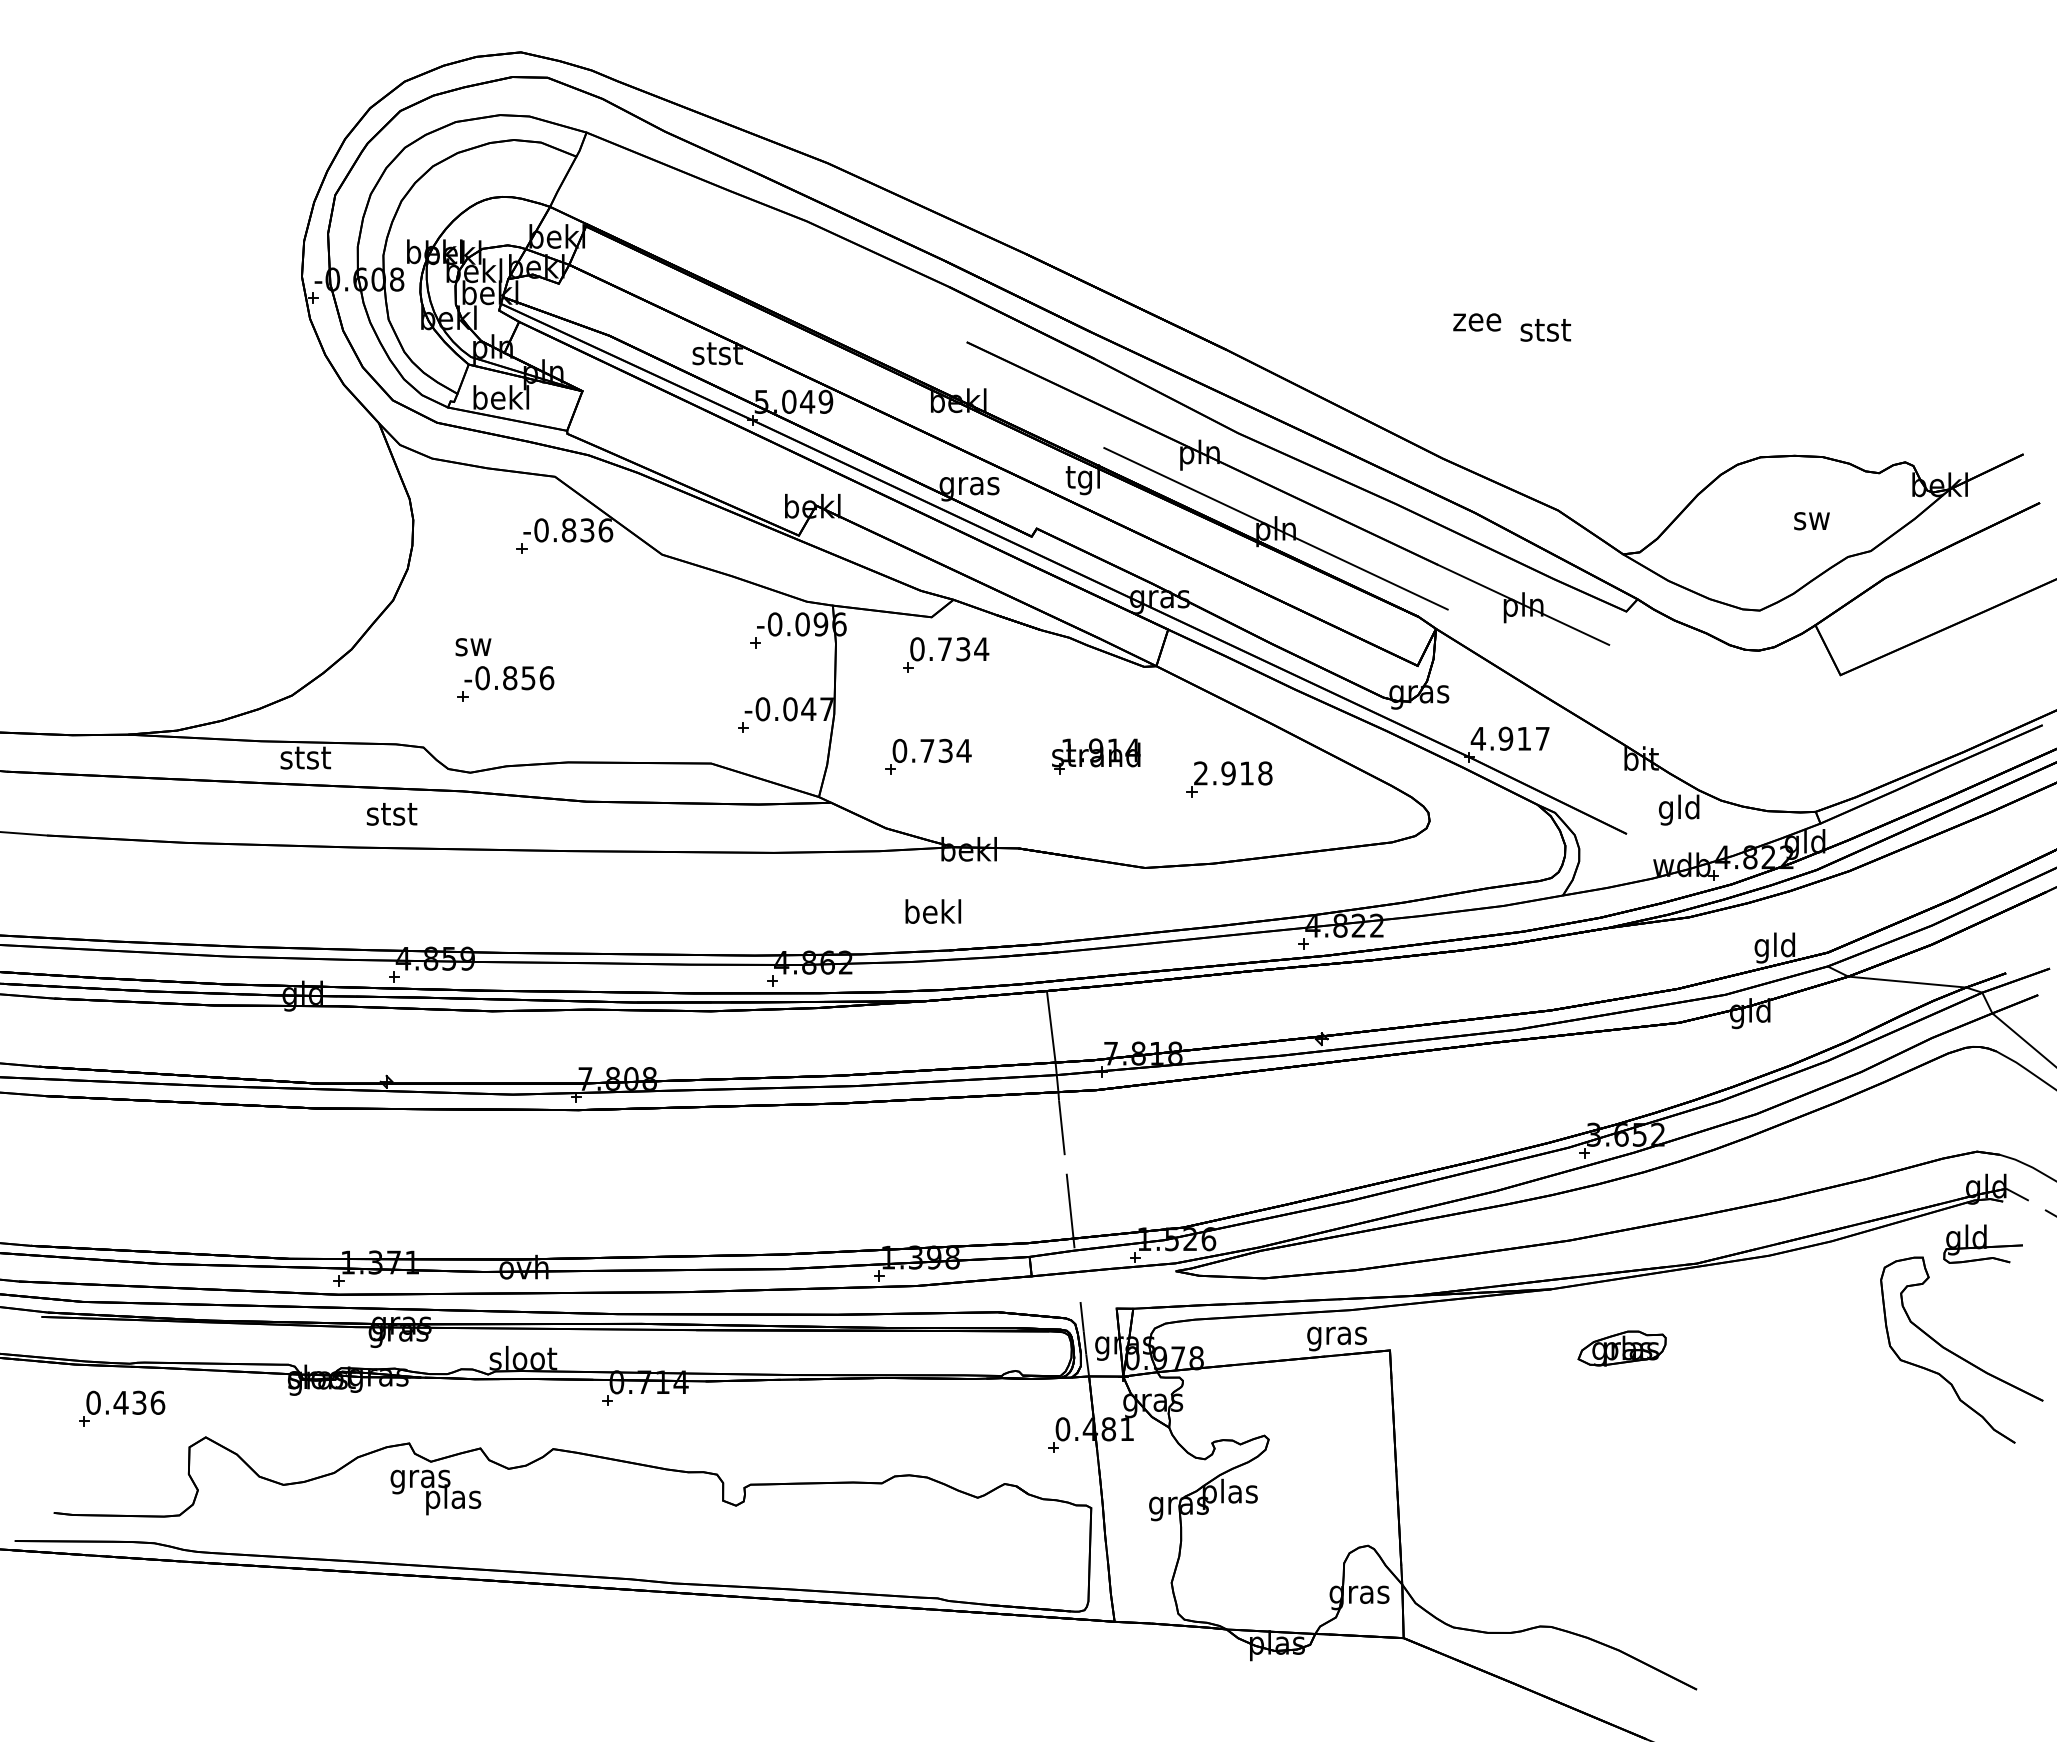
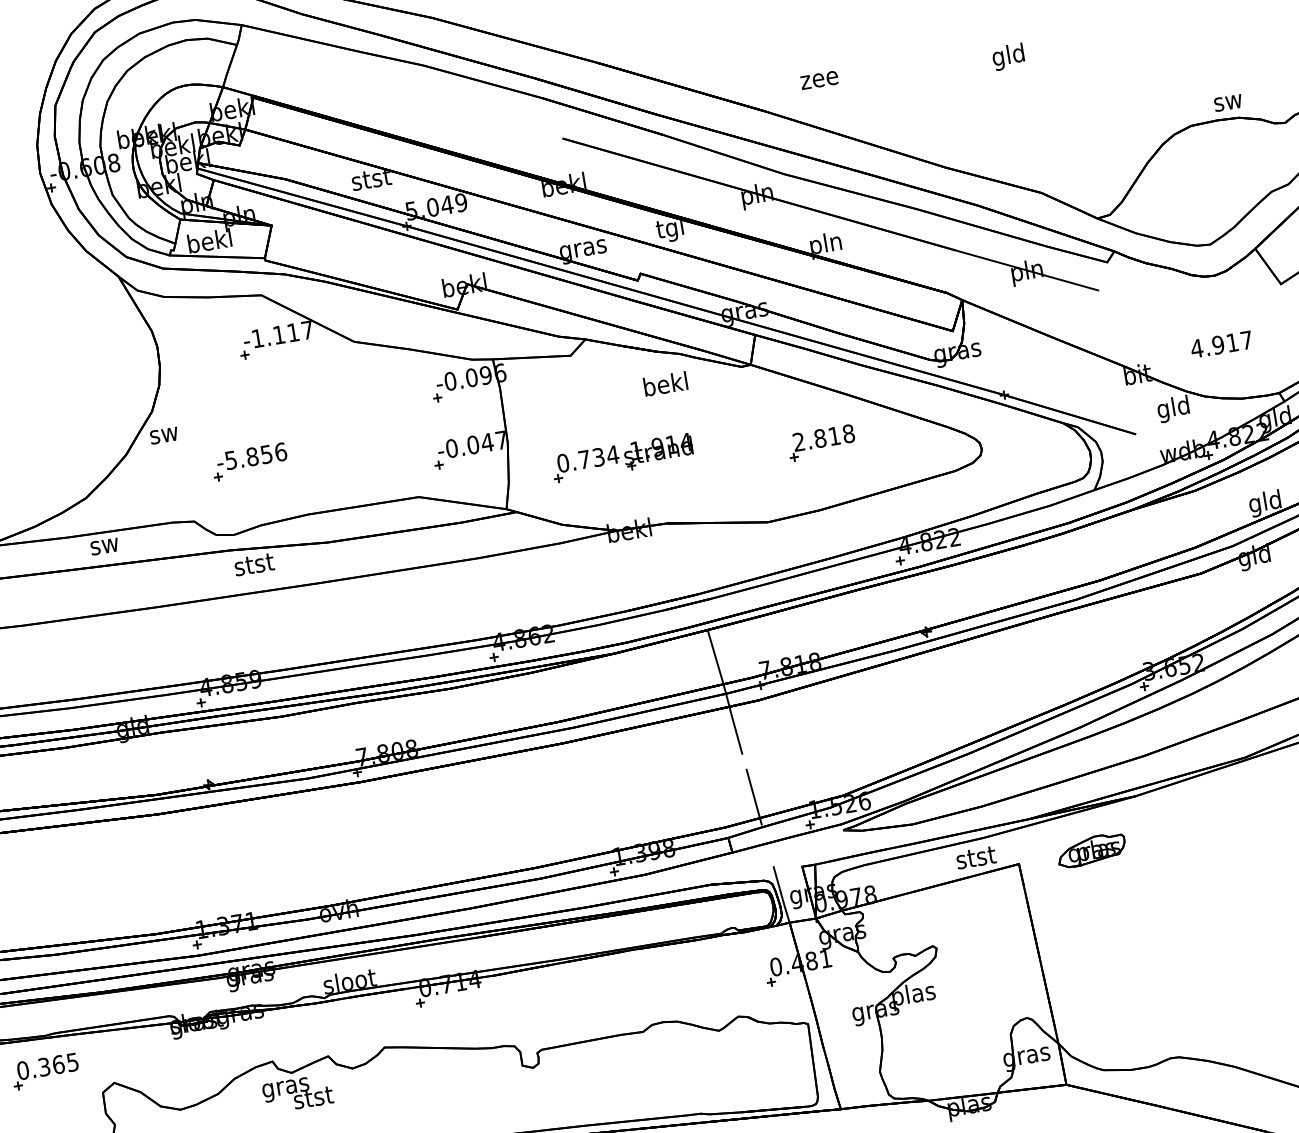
text: (1477, 322) -> (819, 80), moved
text: (1545, 332) -> (1008, 56), stst -> gld
text: (1811, 521) -> (1227, 103), moved
line: (1275, 528) -> (825, 243), removed
text: (573, 530) -> (282, 334), -0.836 -> -1.117
text: (473, 647) -> (164, 435), moved
part: (946, 654) -> (586, 382), removed
text: (482, 678) -> (231, 460), -0.856 -> -5.856
text: (1509, 738) -> (1221, 344), moved
part: (1096, 756) -> (658, 451), moved
text: (305, 757) -> (104, 544), stst -> sw
text: (1228, 773) -> (820, 438), 2.918 -> 2.818
text: (391, 814) -> (253, 564), moved
text: (933, 911) -> (665, 383), moved
text: (1336, 1336) -> (975, 860), gras -> stst
part: (1621, 1348) -> (1091, 850), moved
text: (139, 1402) -> (58, 1064), 0.436 -> 0.365
text: (453, 1499) -> (313, 1099), plas -> stst

